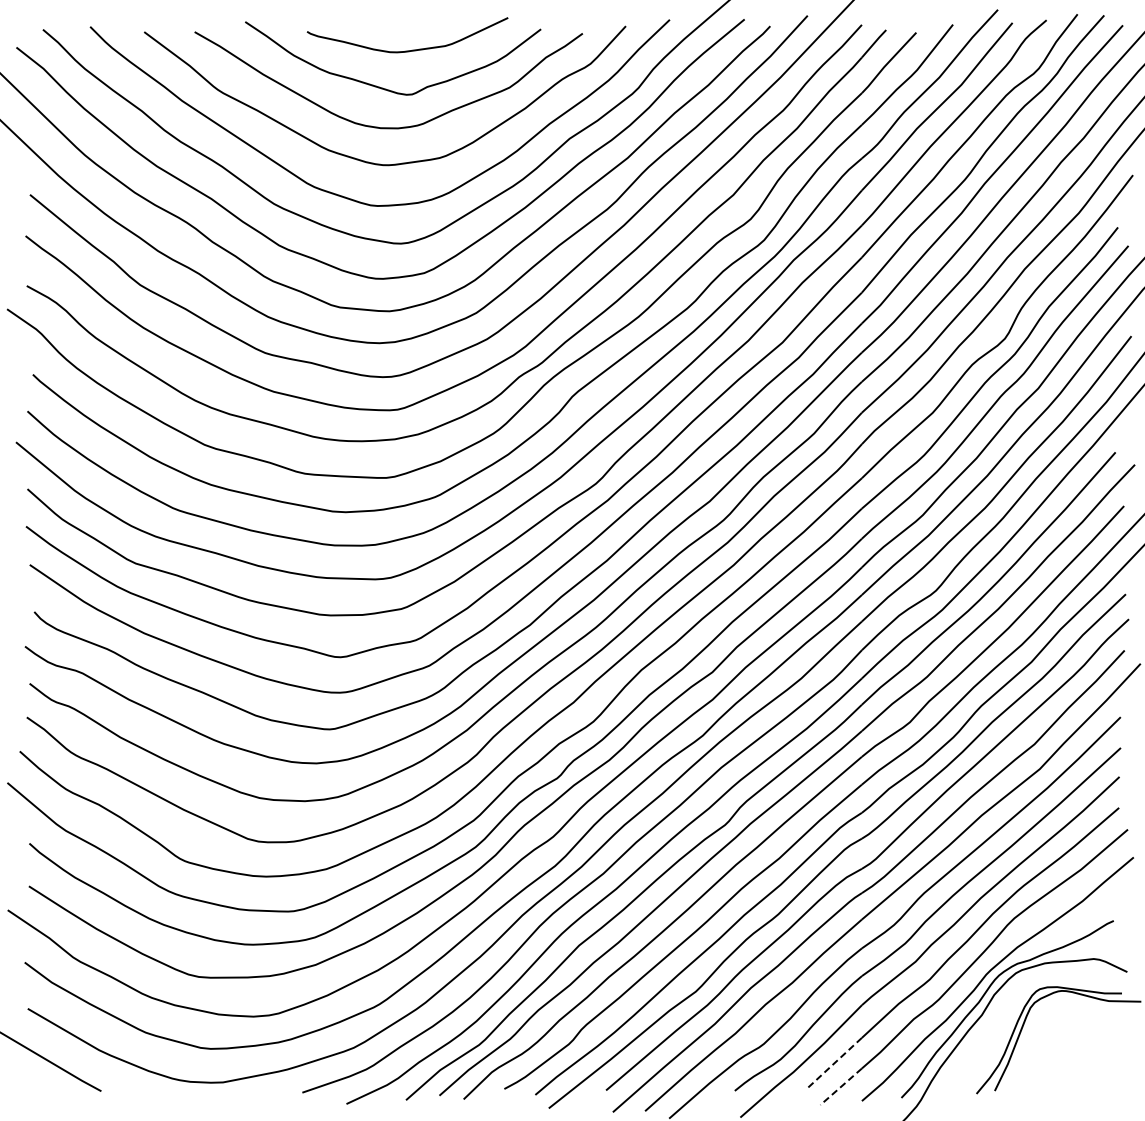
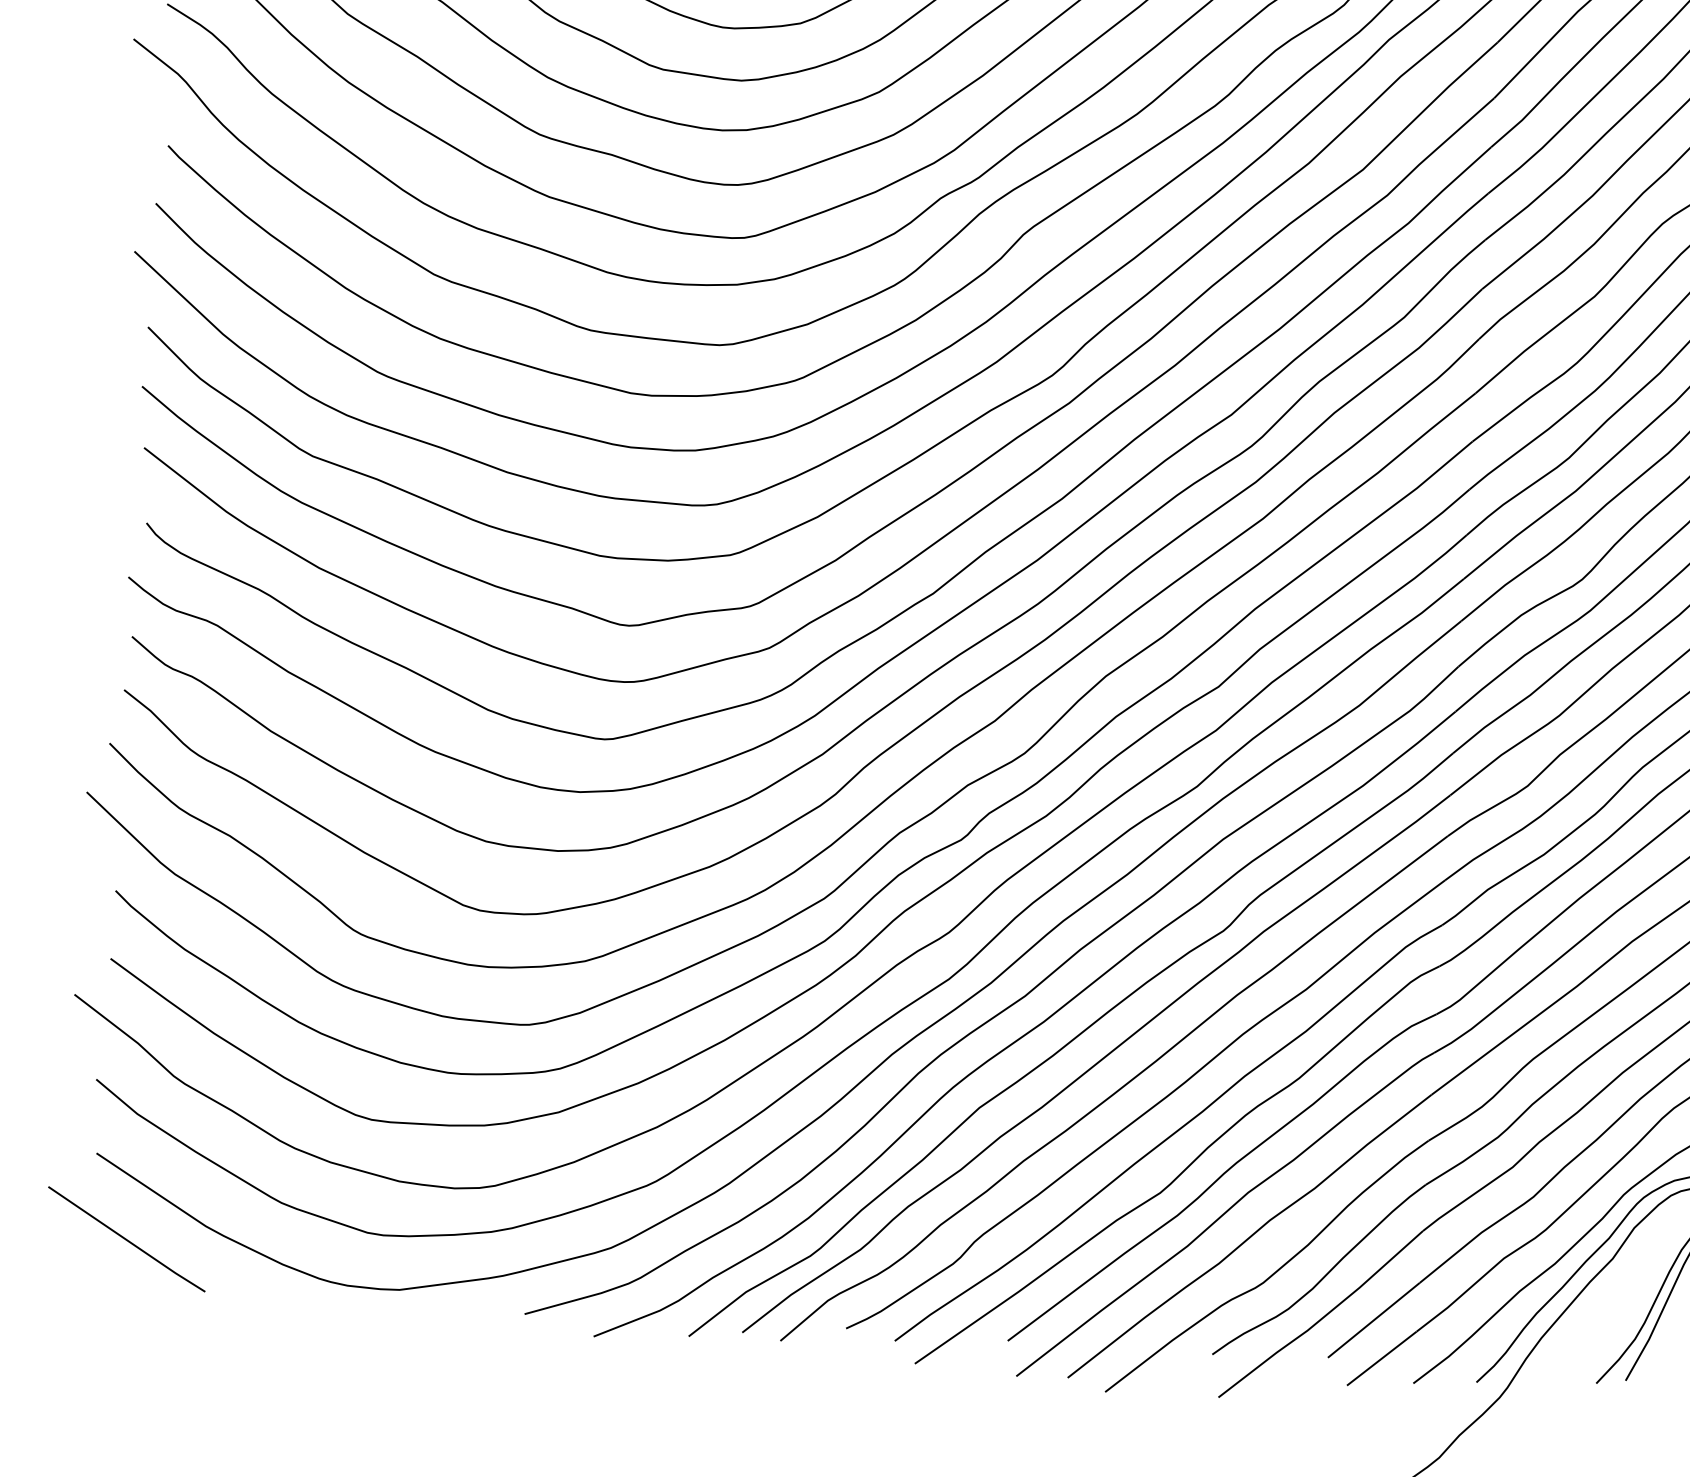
line: (834, 1063) -> (1373, 1320), dashed -> solid
line: (841, 1086) -> (1382, 1358), dashed -> solid

